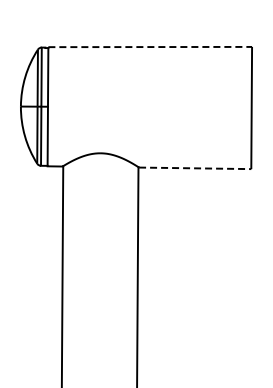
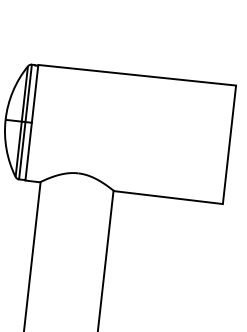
line: (150, 47) -> (137, 75), dashed -> solid
line: (195, 168) -> (168, 197), dashed -> solid

